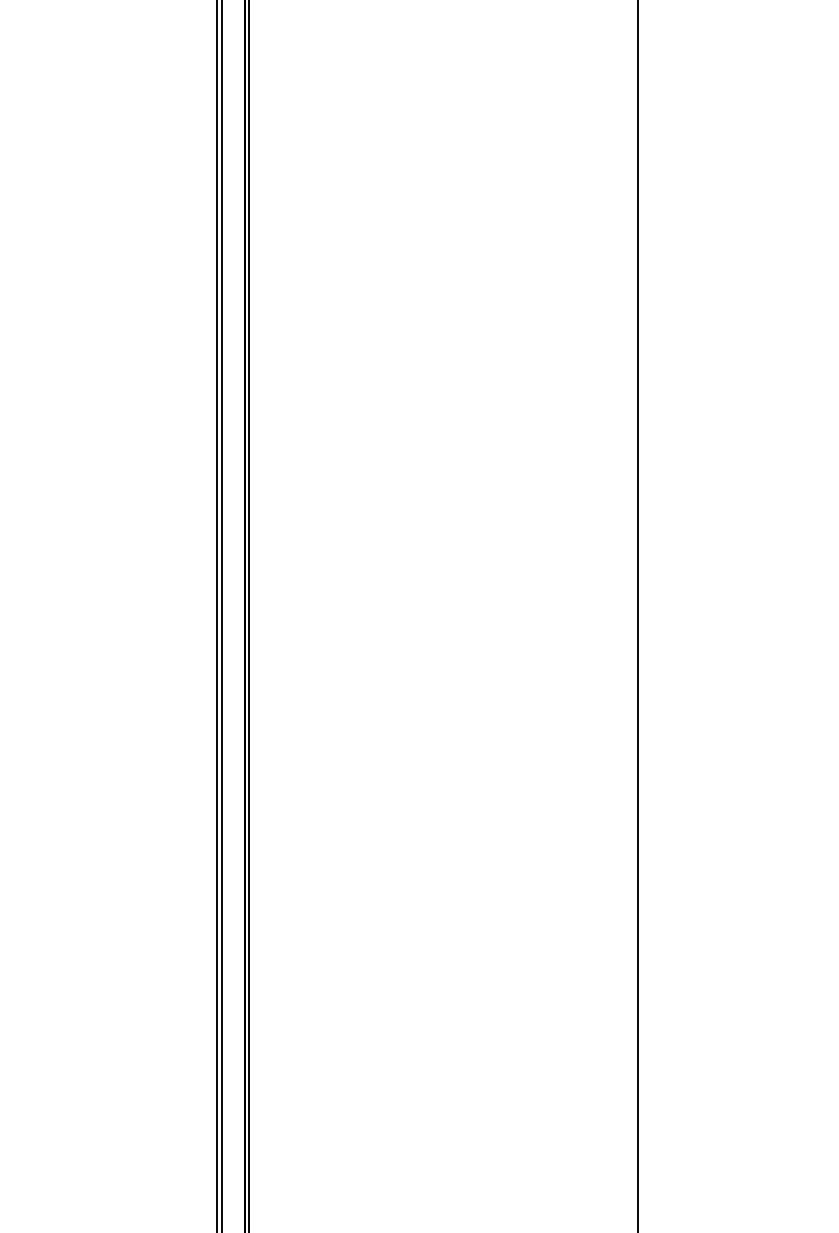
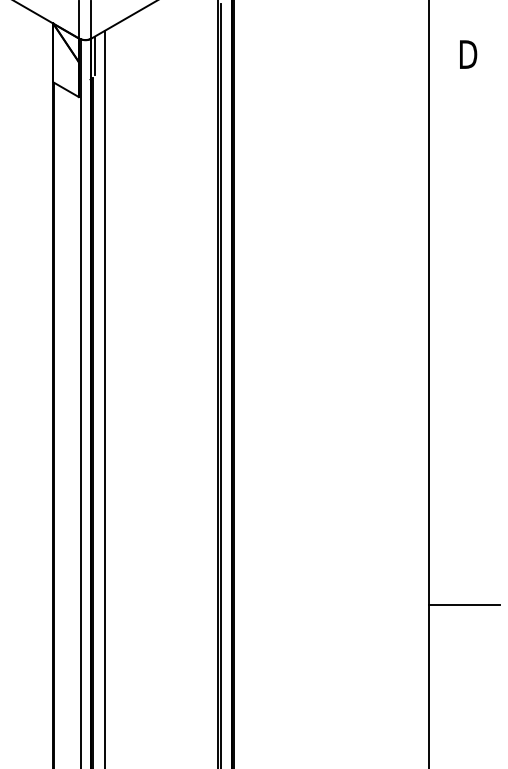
line: (709, 1030) -> (464, 605), added

